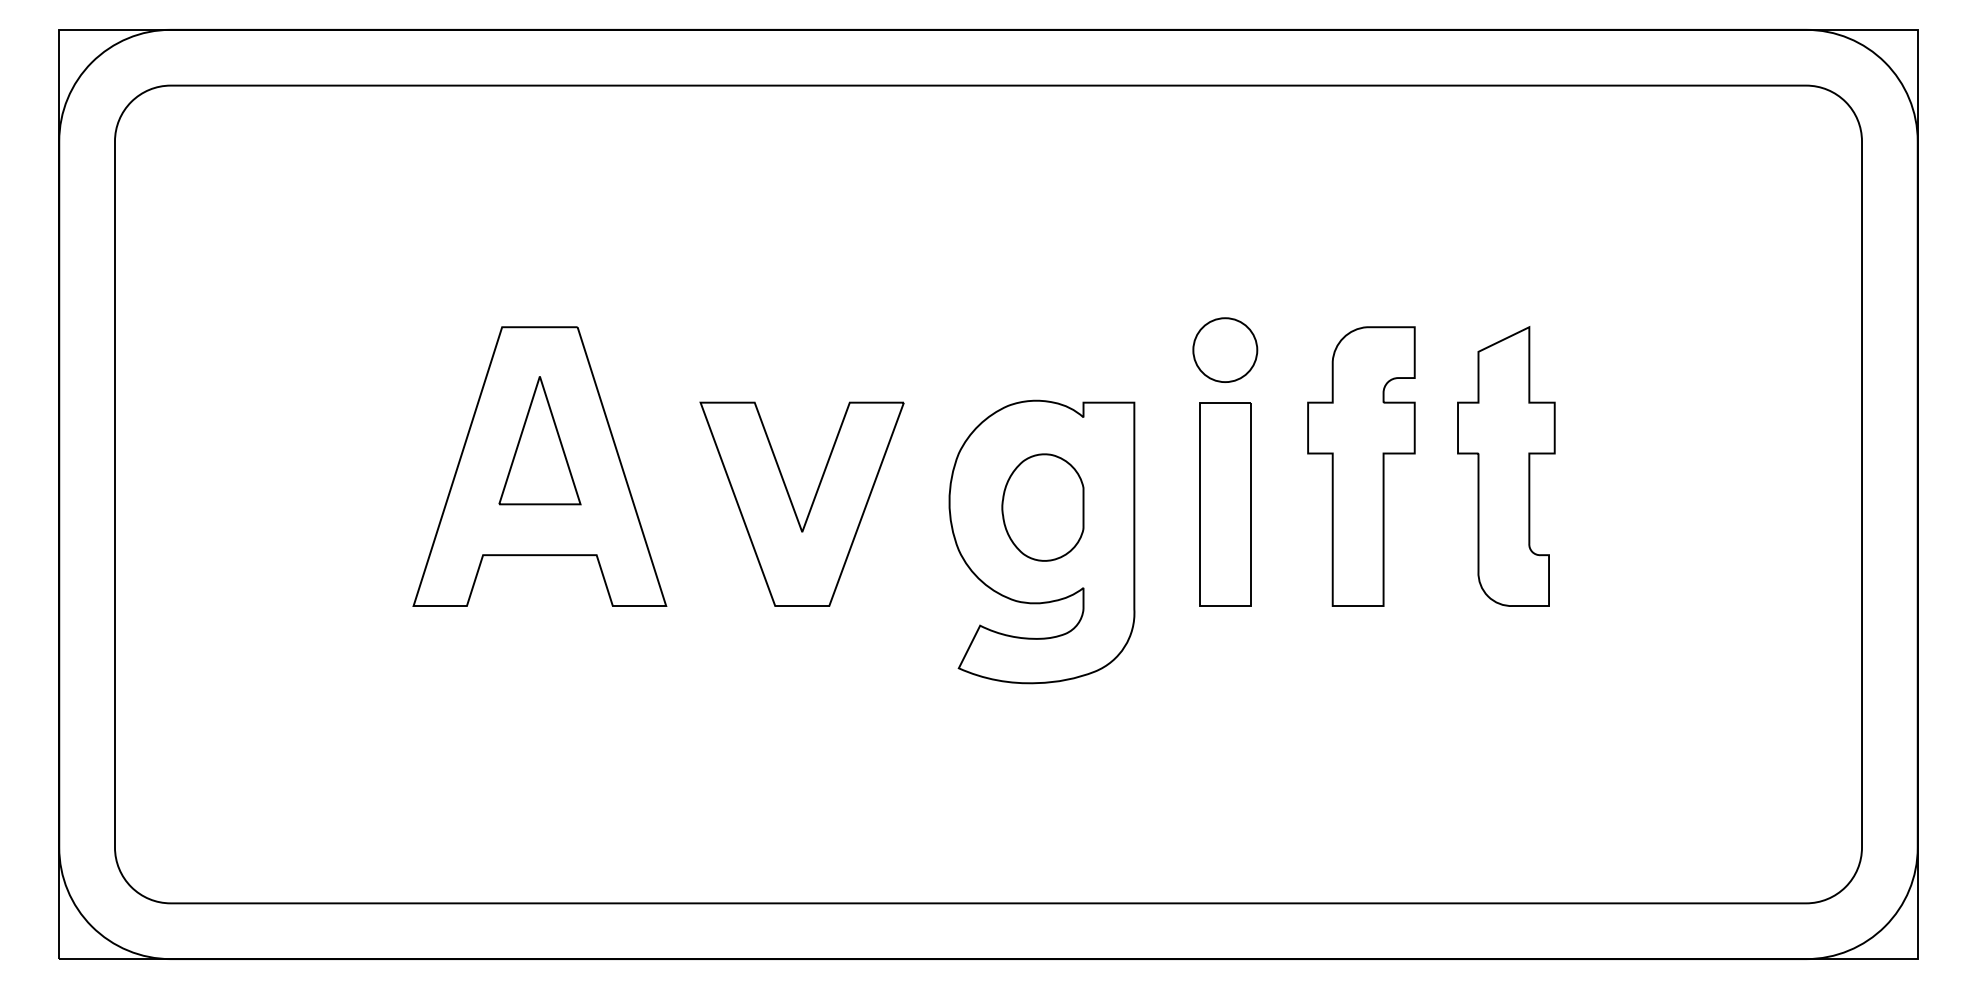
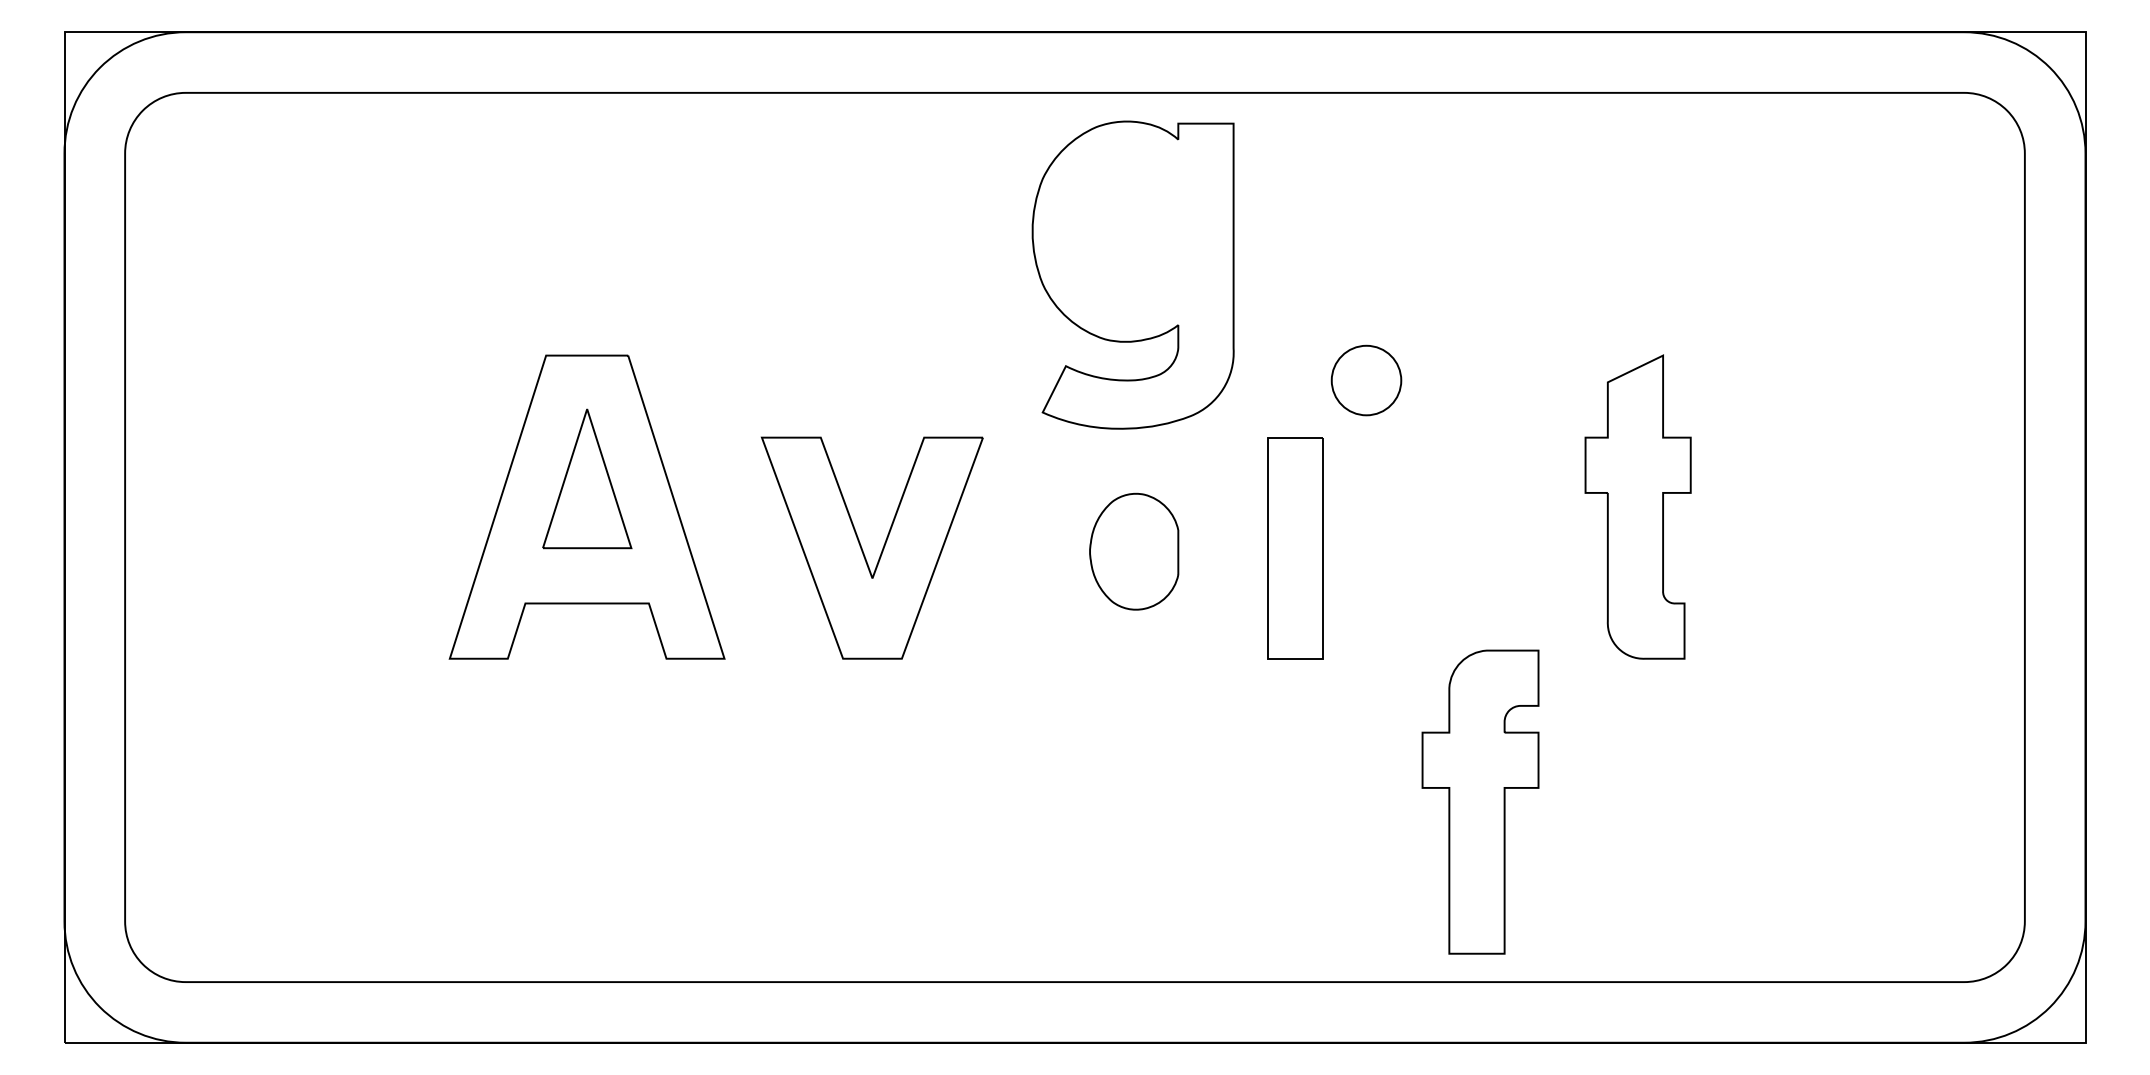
part: (1225, 350) -> (1366, 380), moved
part: (1361, 465) -> (1480, 801), moved
part: (1225, 504) -> (1295, 548), moved
part: (1041, 541) -> (1132, 274), moved

